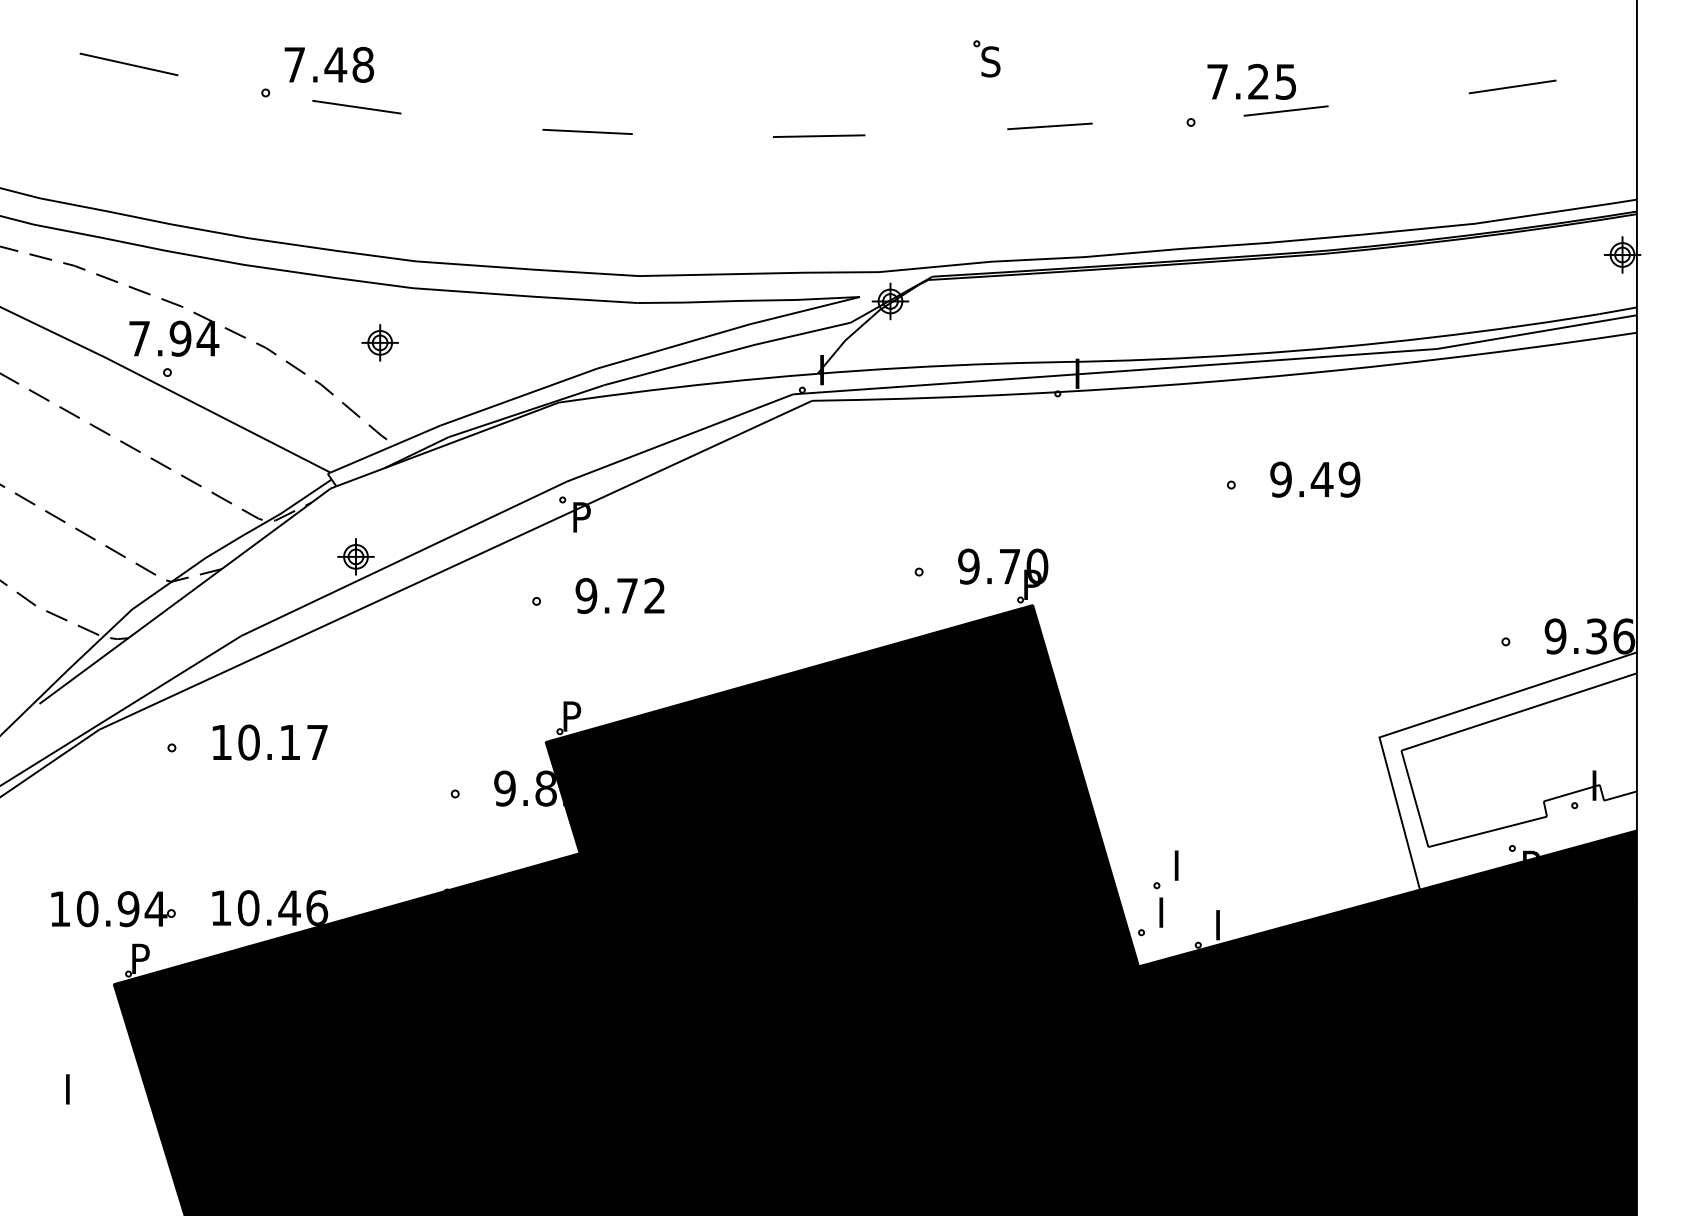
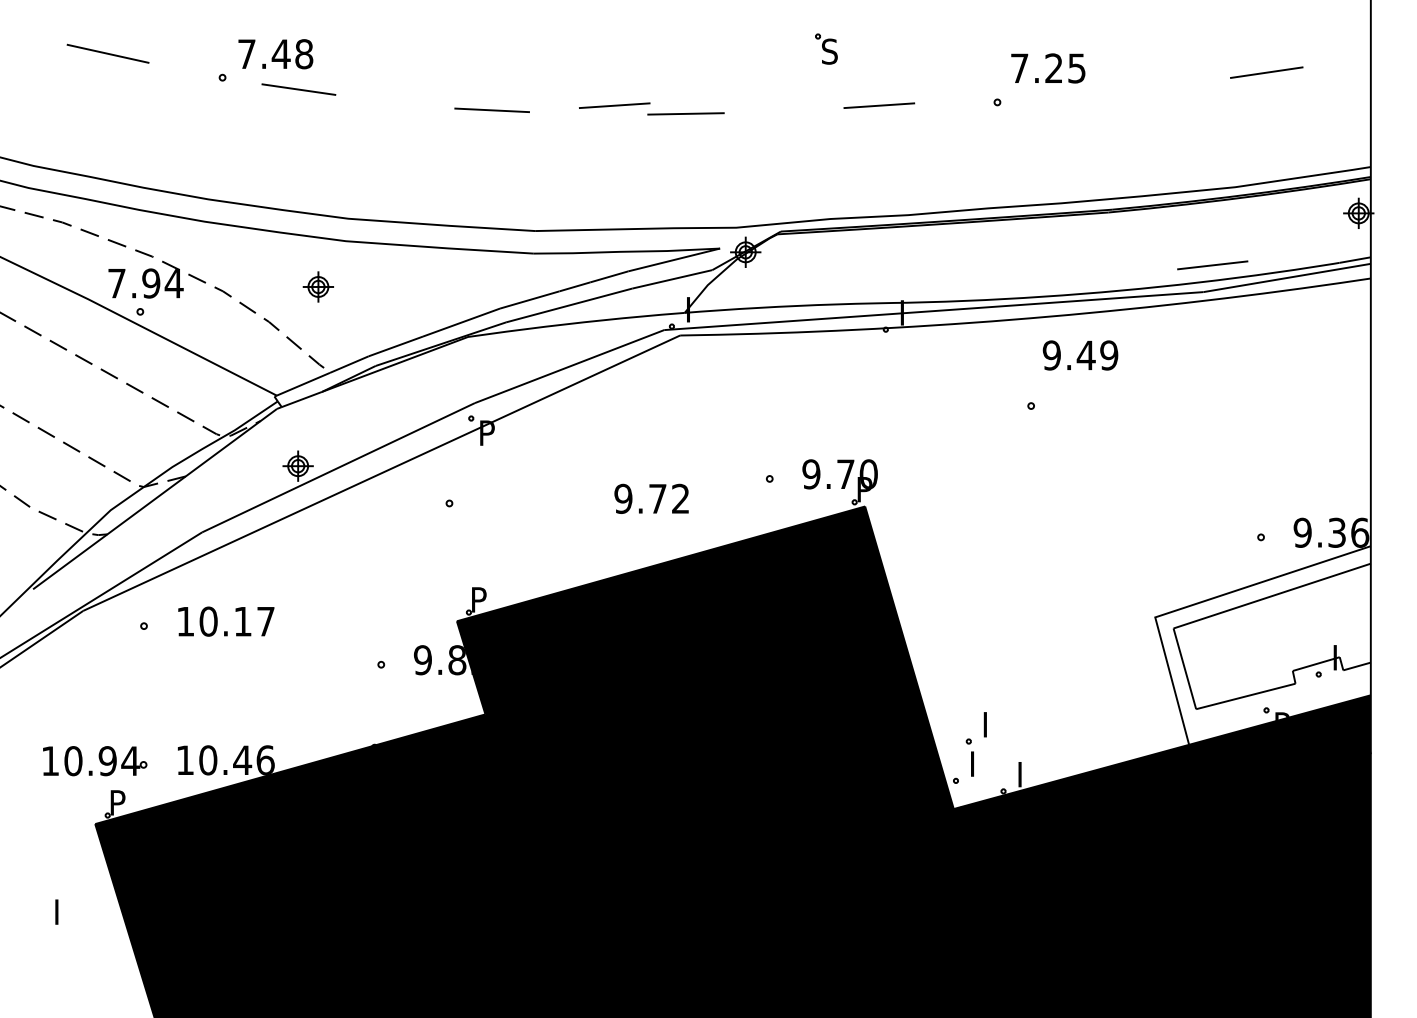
line: (1285, 110) -> (1212, 264), moved
line: (733, 126) -> (614, 105), added
text: (1315, 479) -> (1080, 355), moved
text: (619, 595) -> (651, 498), moved

